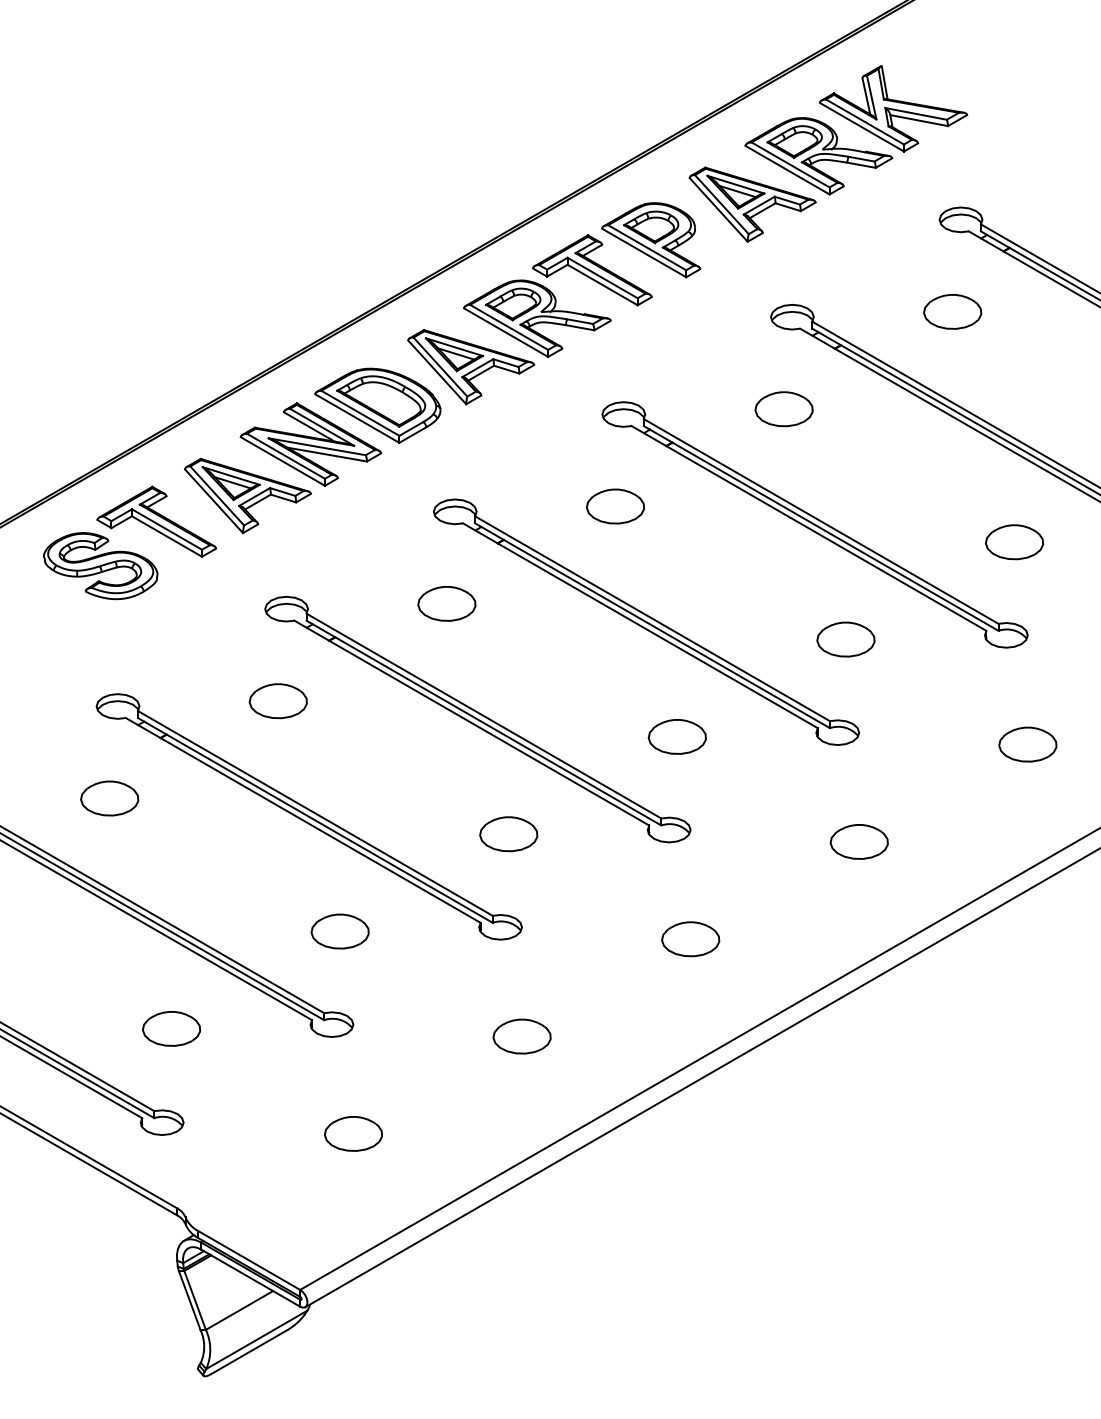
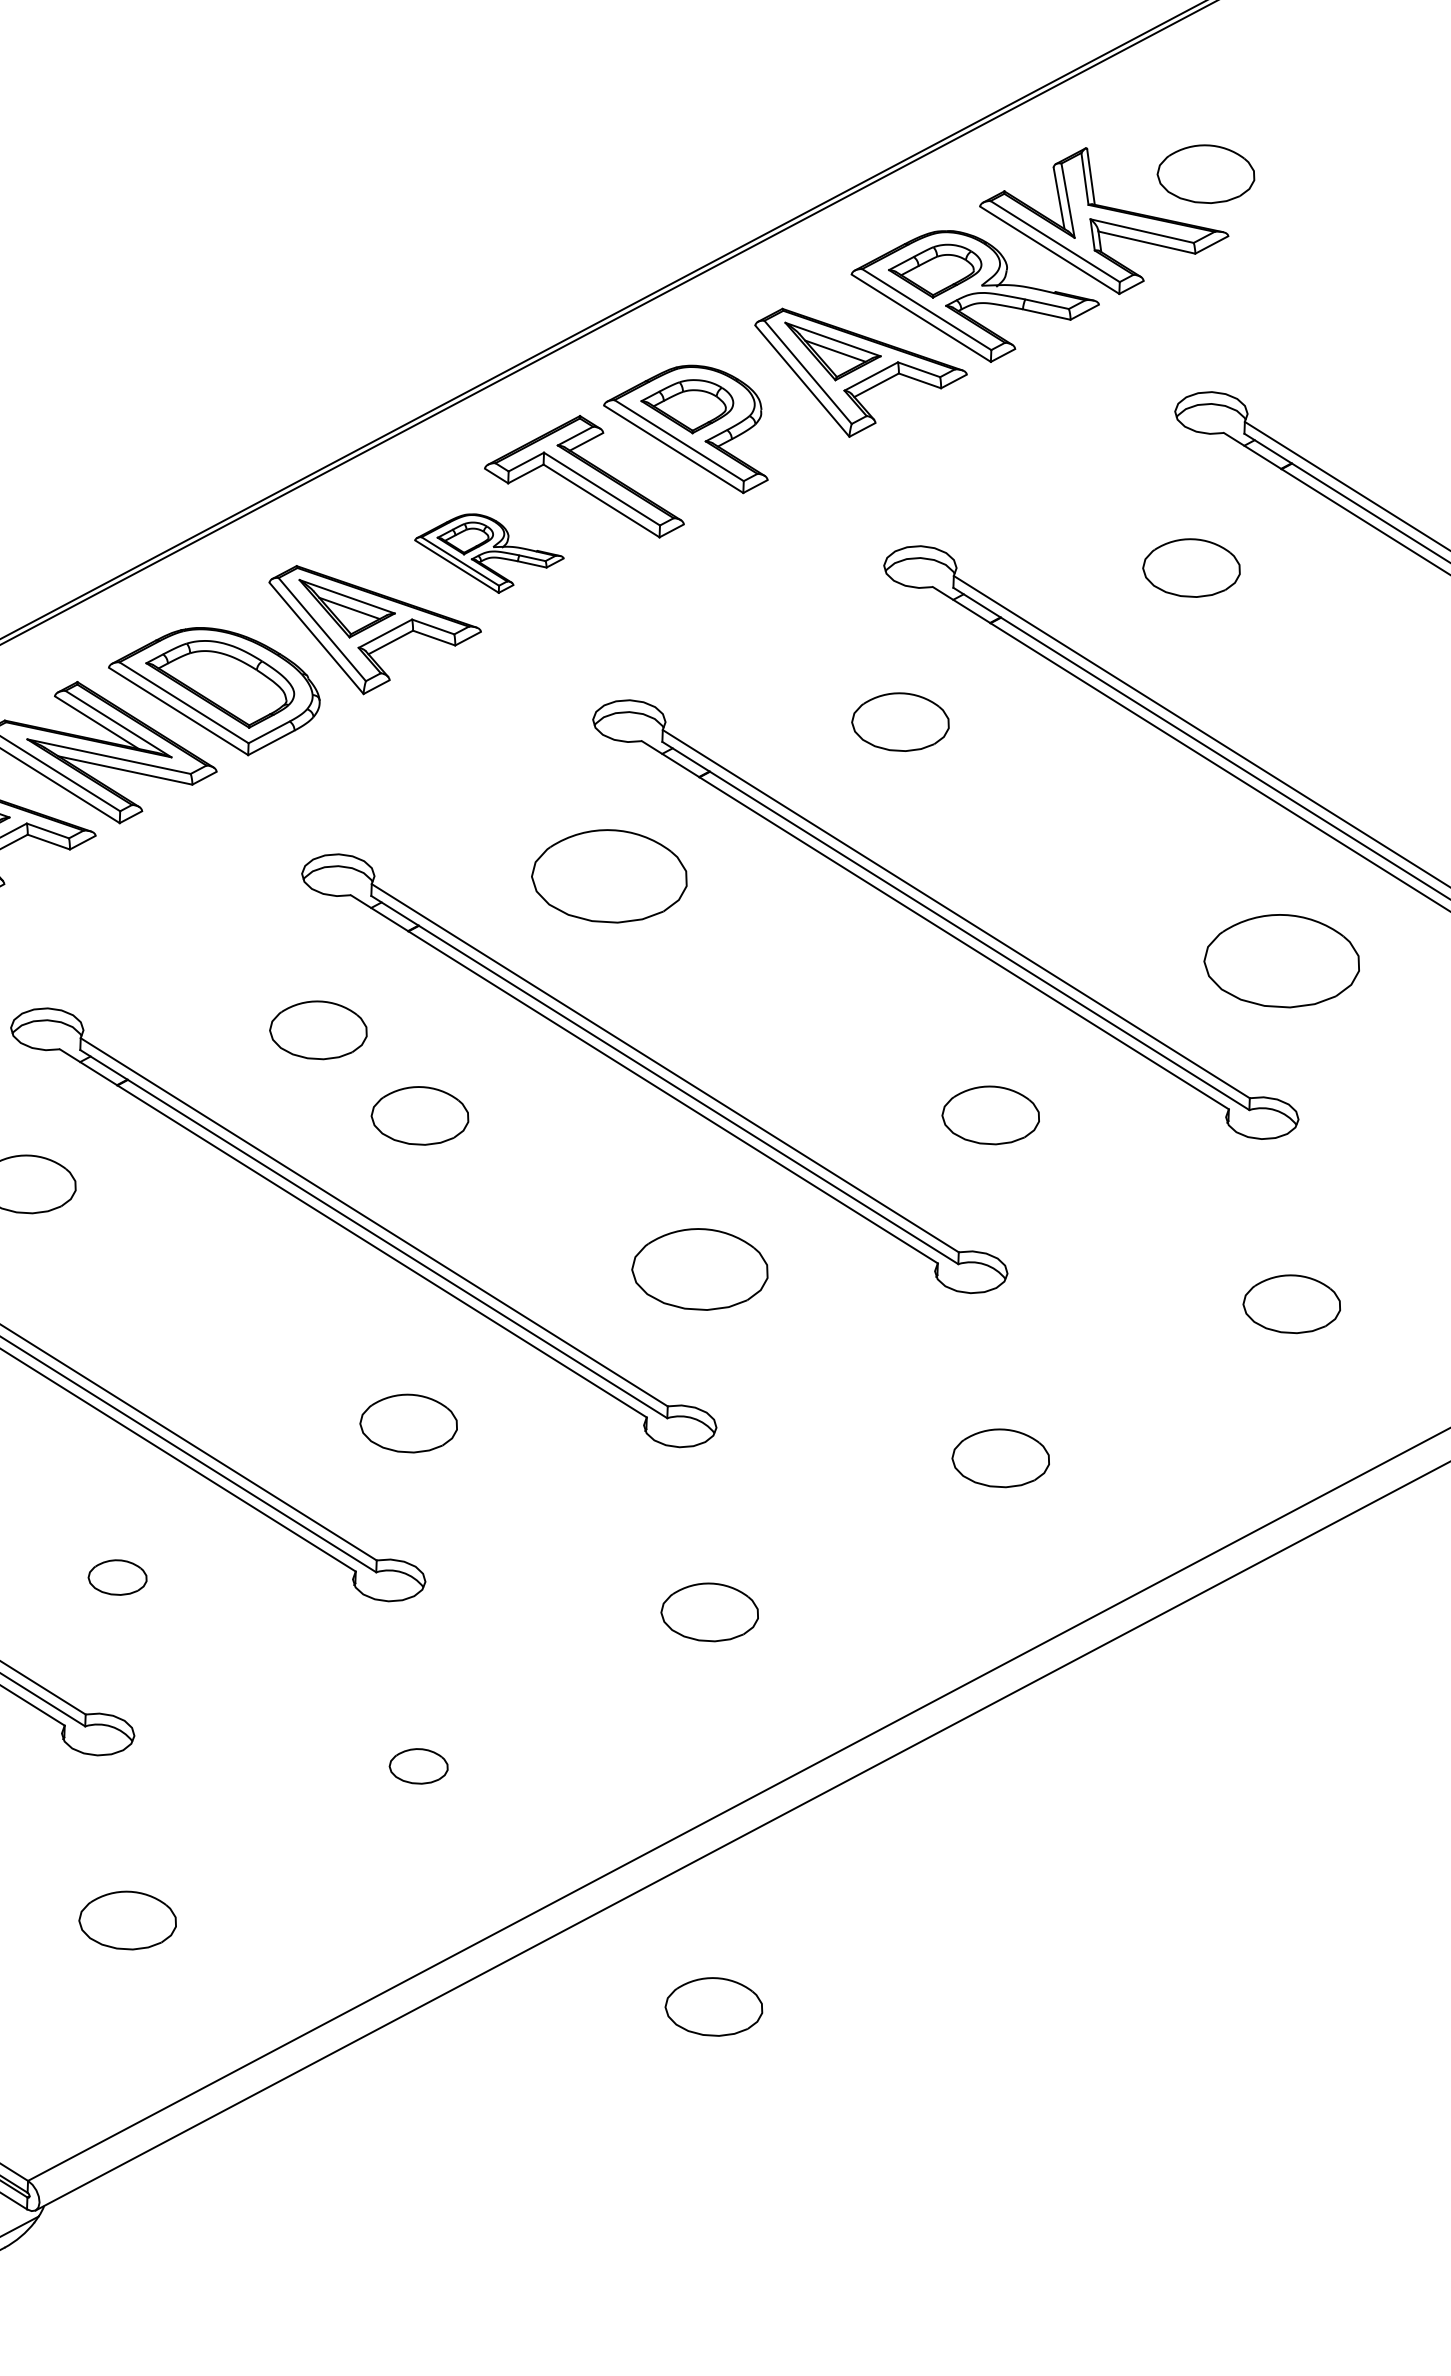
part: (952, 78) -> (1205, 173), added
part: (537, 318) -> (489, 553), size x0.6
part: (615, 506) -> (609, 876), size x1.6
part: (1014, 542) -> (1281, 961), size x1.6
part: (508, 652) -> (419, 1116), added
part: (676, 736) -> (698, 1268), size x1.4
part: (339, 931) -> (116, 1577), size x0.6
part: (521, 1036) -> (417, 1766), size x0.6
part: (701, 1172) -> (713, 2007), added

